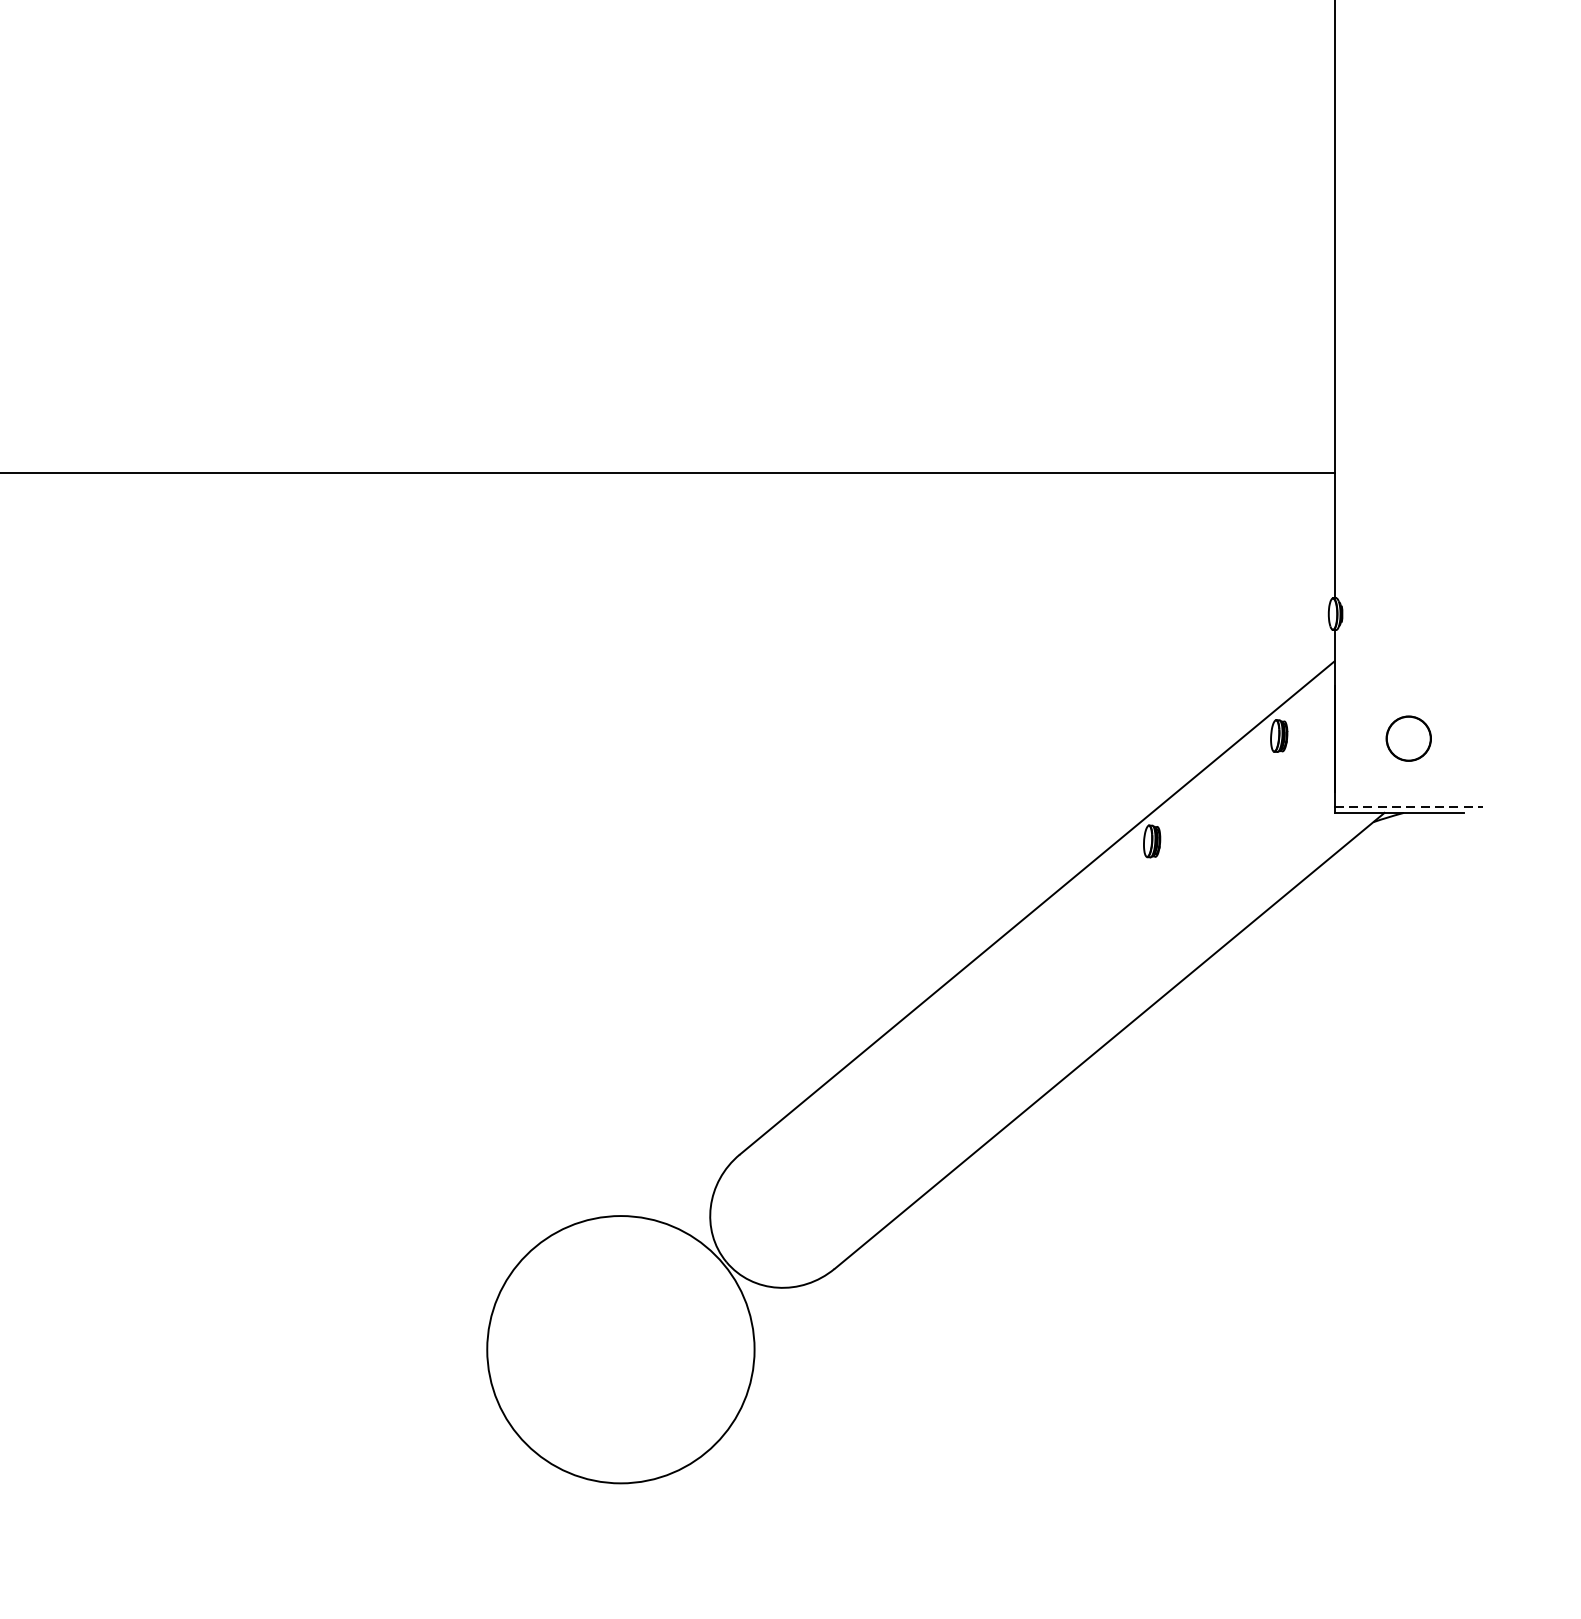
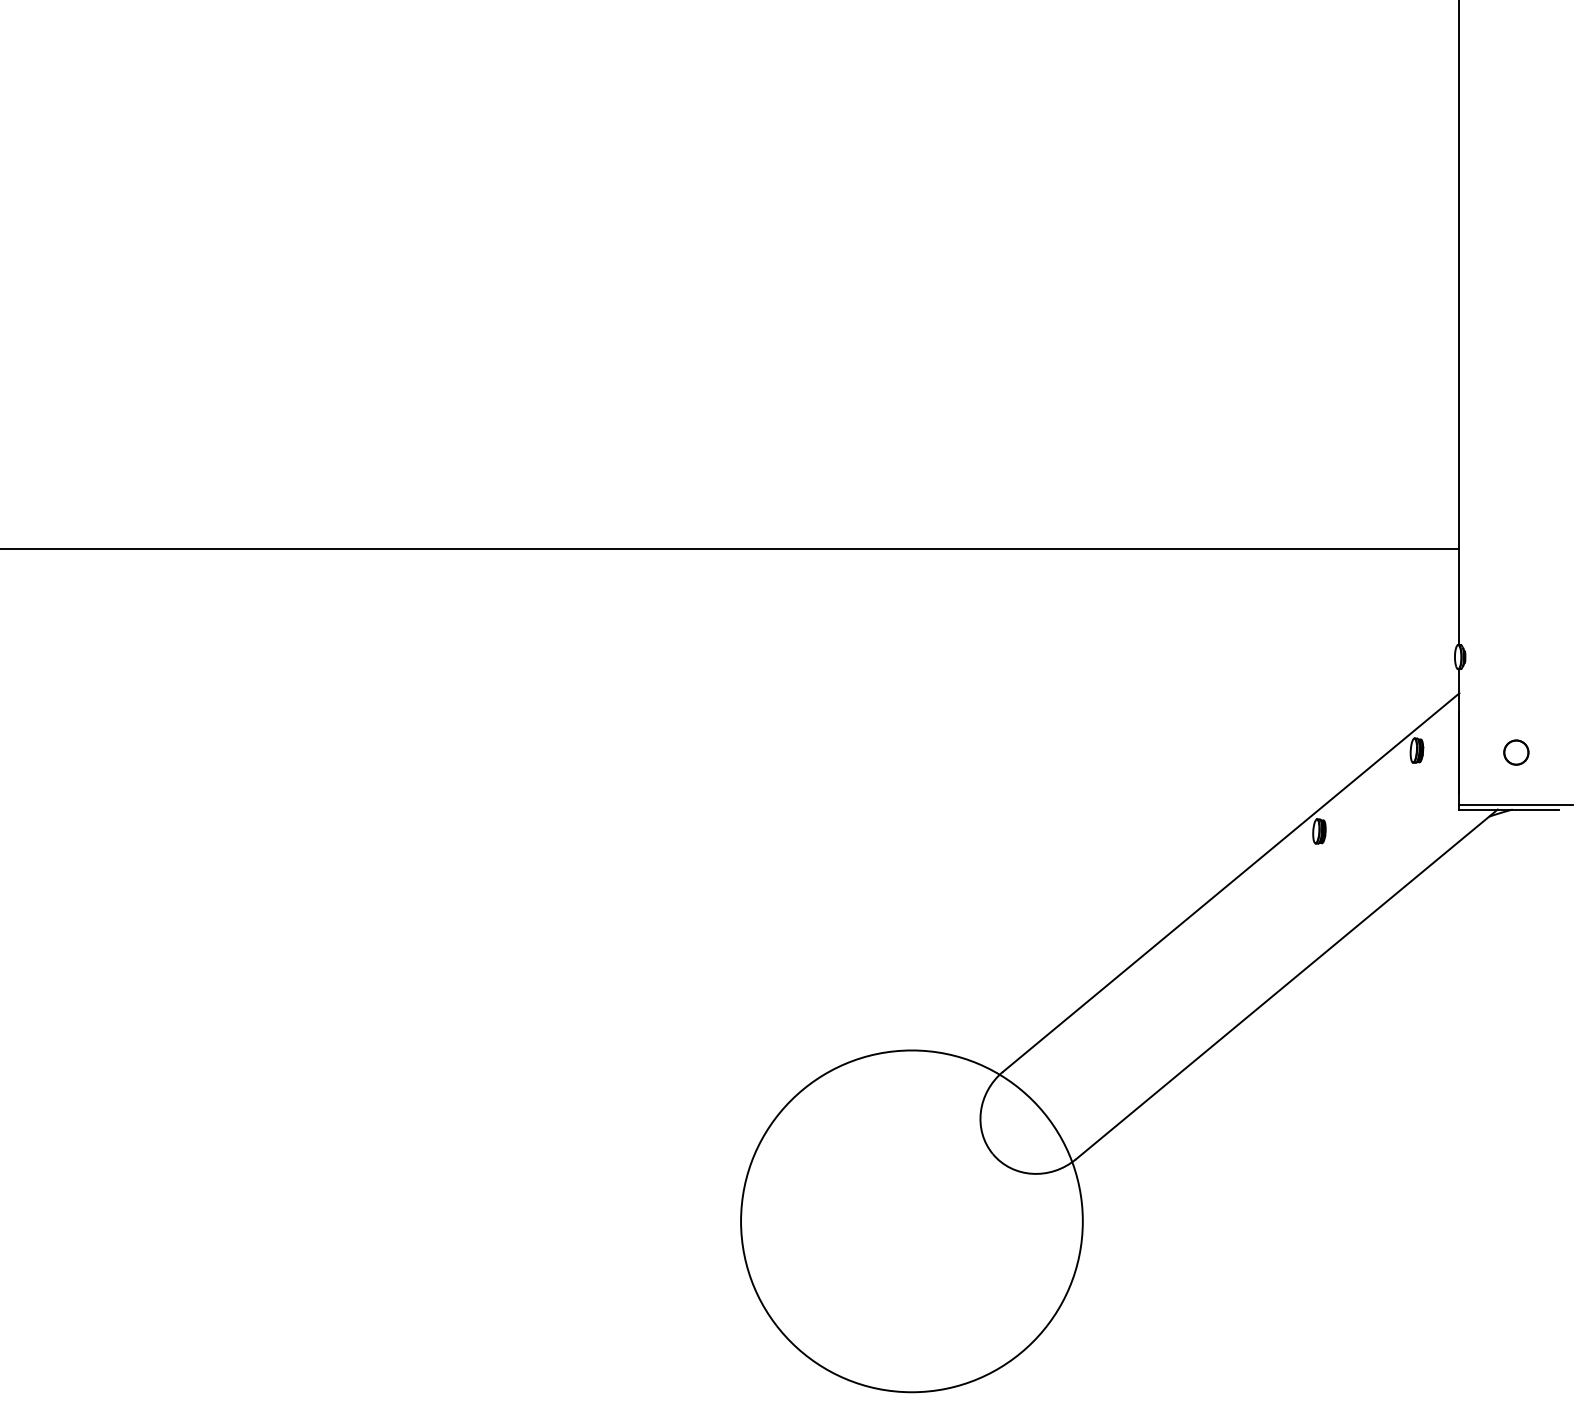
circle: (1409, 738) -> (1516, 752), size x0.71
line: (1409, 807) -> (1516, 805), dashed -> solid
circle: (620, 1349) -> (911, 1221), size x1.67

